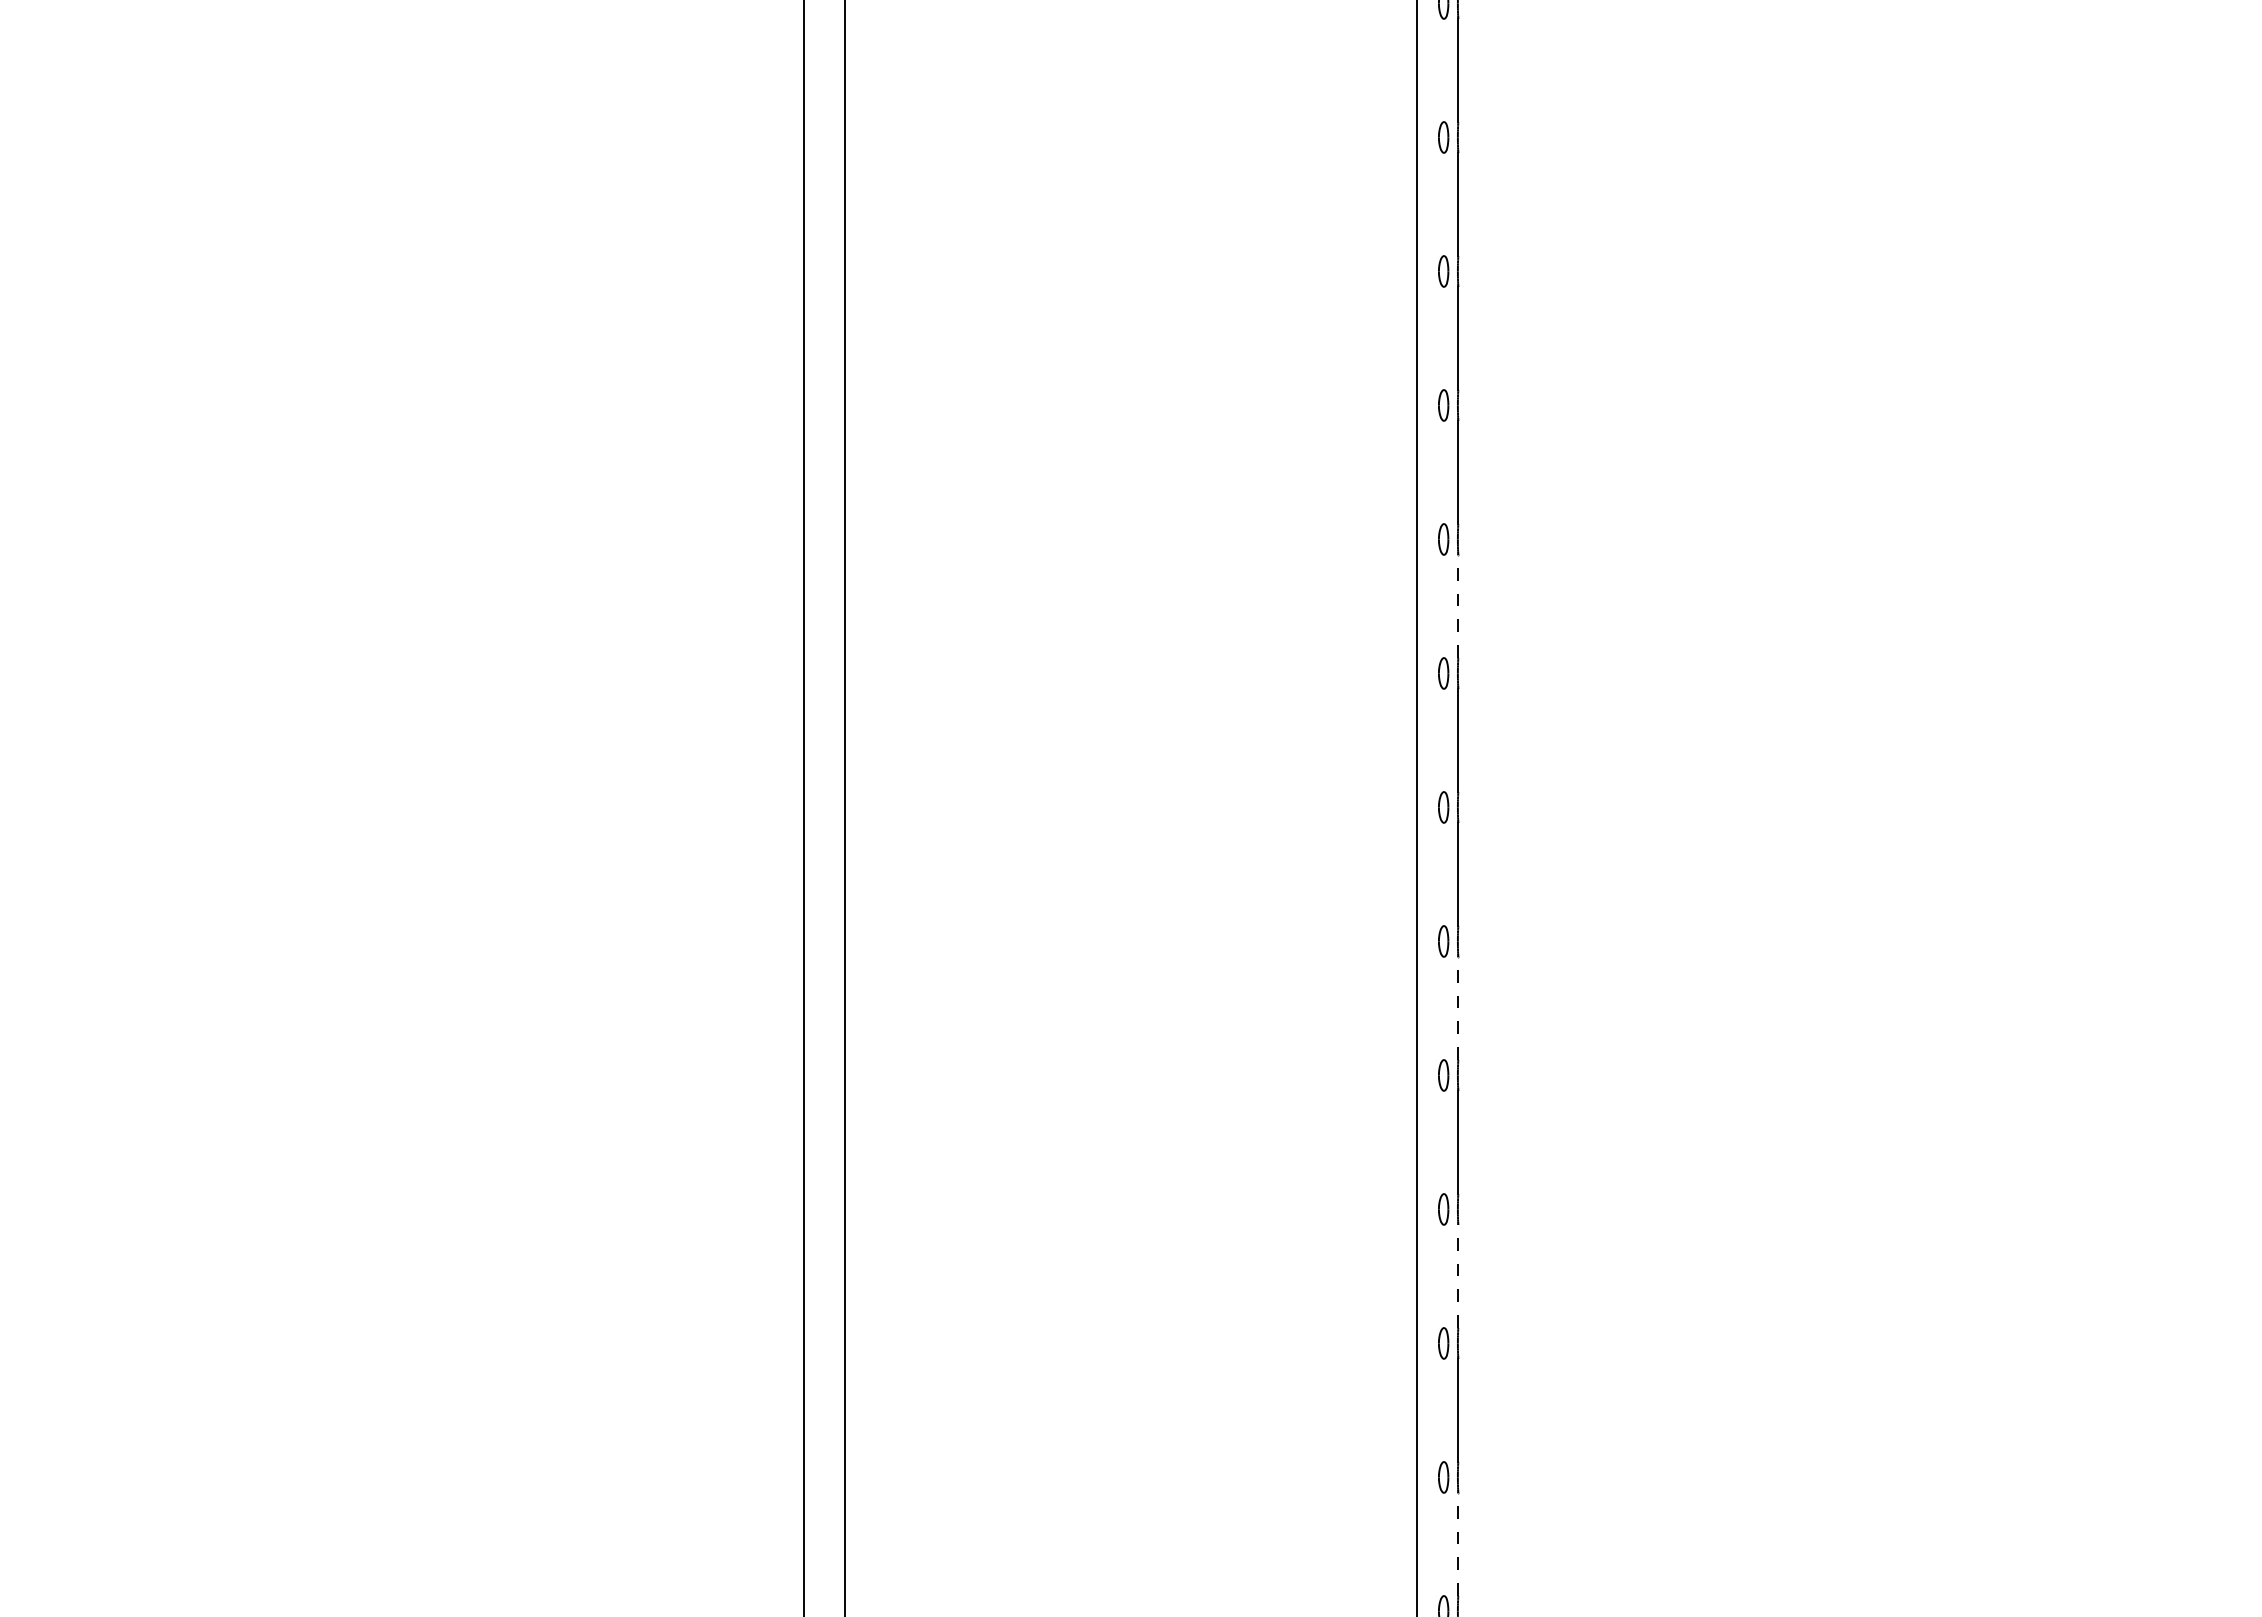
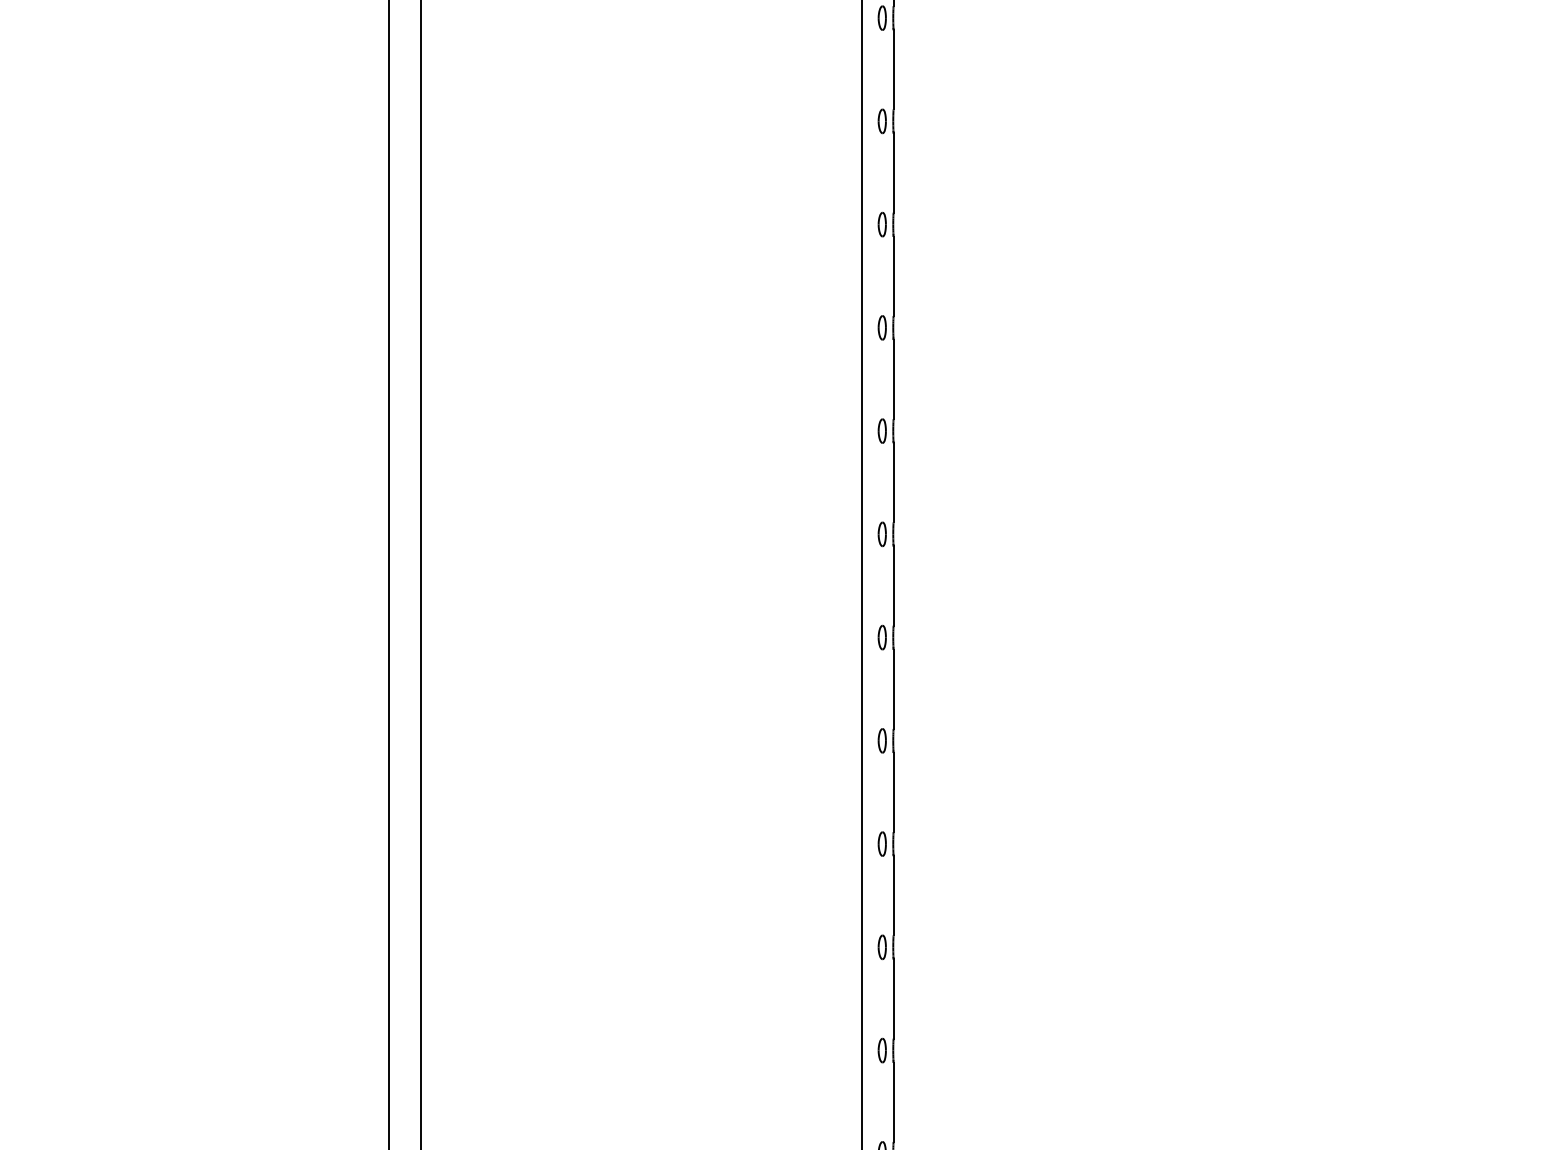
line: (1458, 606) -> (893, 379), dashed -> solid
line: (1458, 1008) -> (893, 689), dashed -> solid
line: (1458, 1276) -> (893, 895), dashed -> solid
line: (1458, 1544) -> (893, 1102), dashed -> solid

